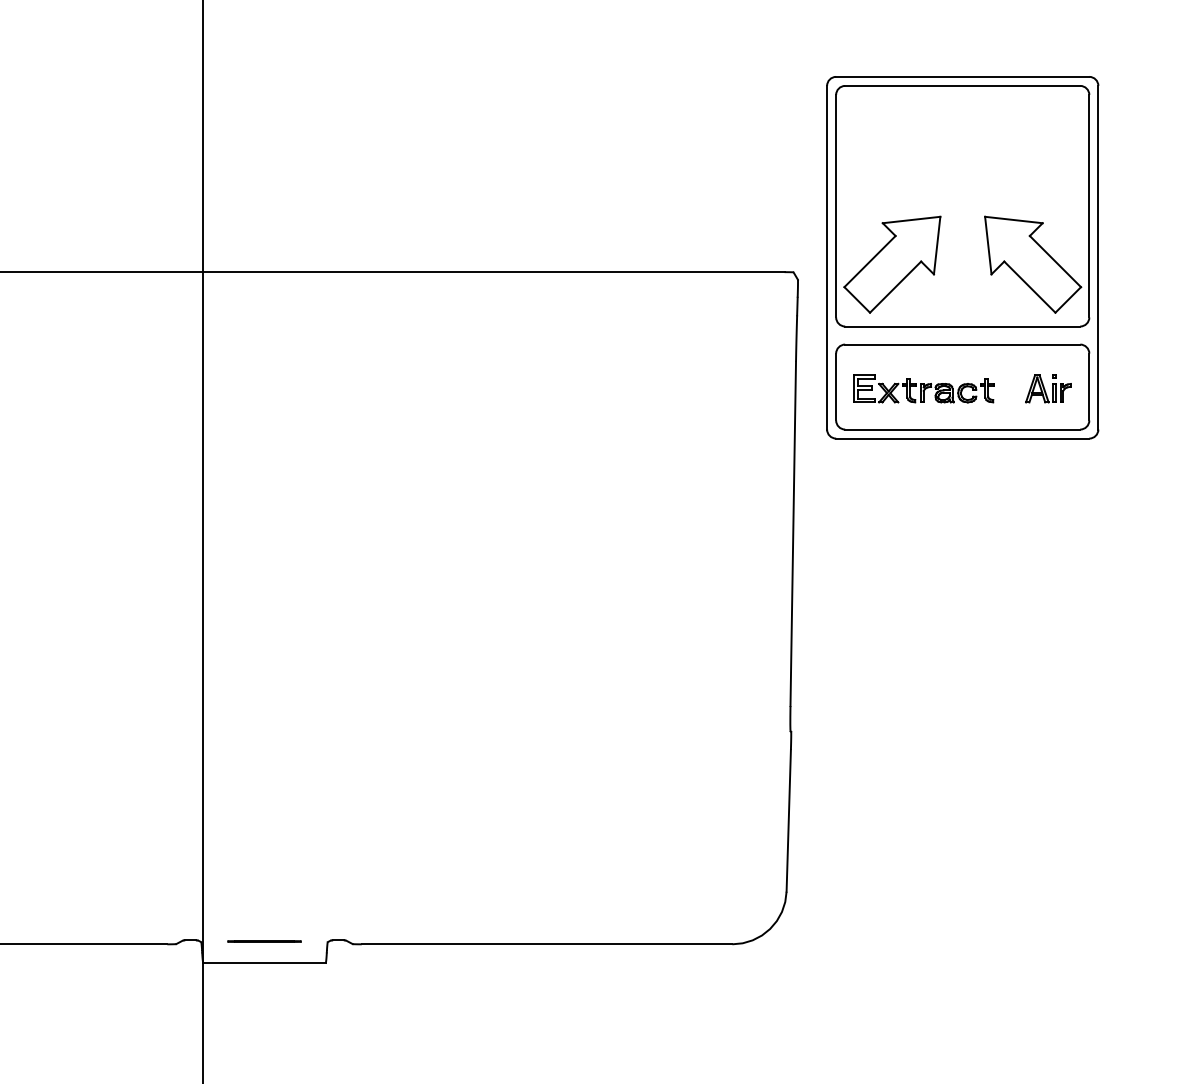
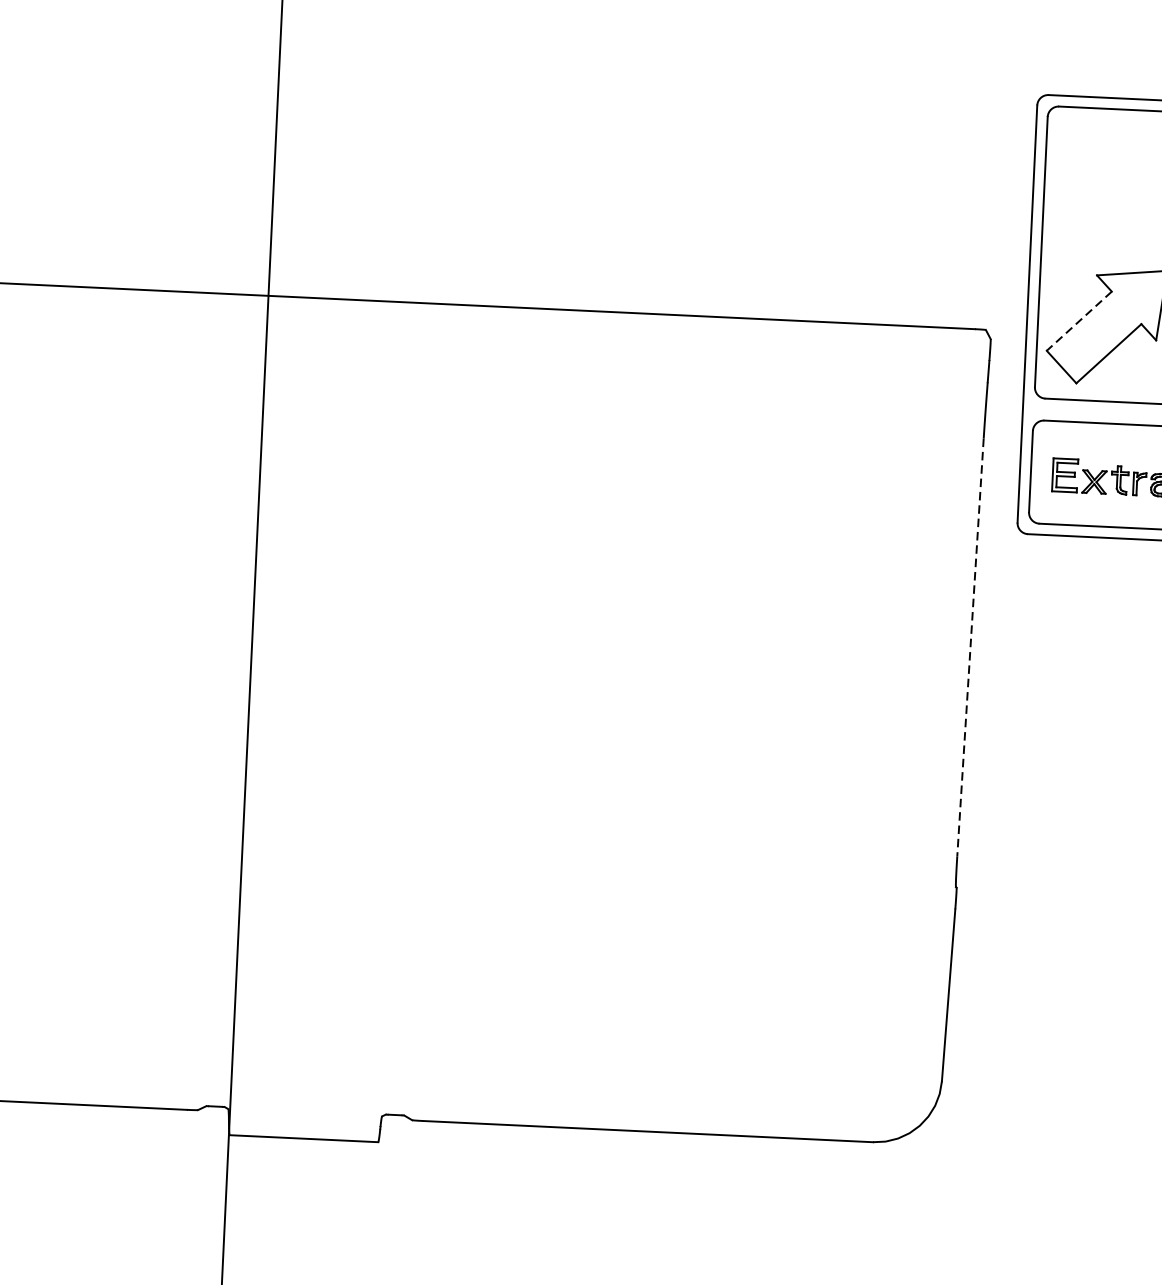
line: (869, 261) -> (1078, 321), solid -> dashed
line: (793, 534) -> (970, 648), solid -> dashed
line: (264, 941) -> (305, 1112), removed

